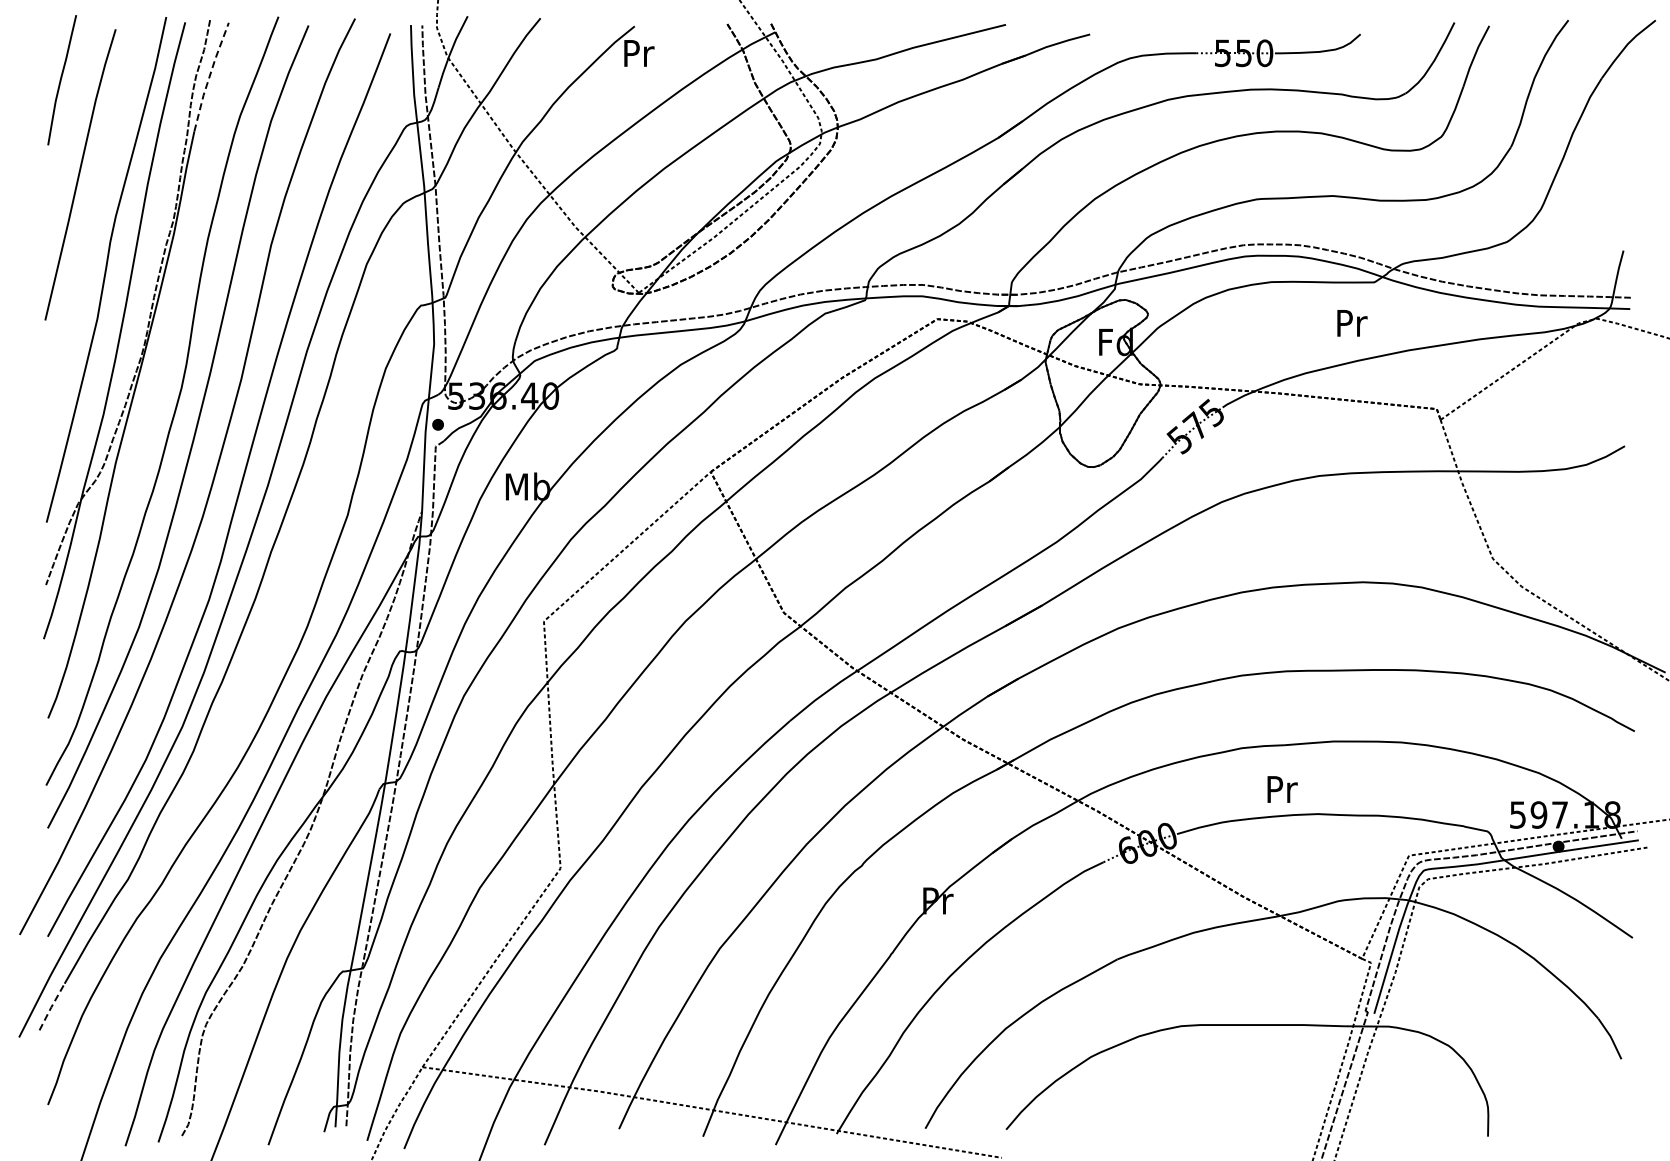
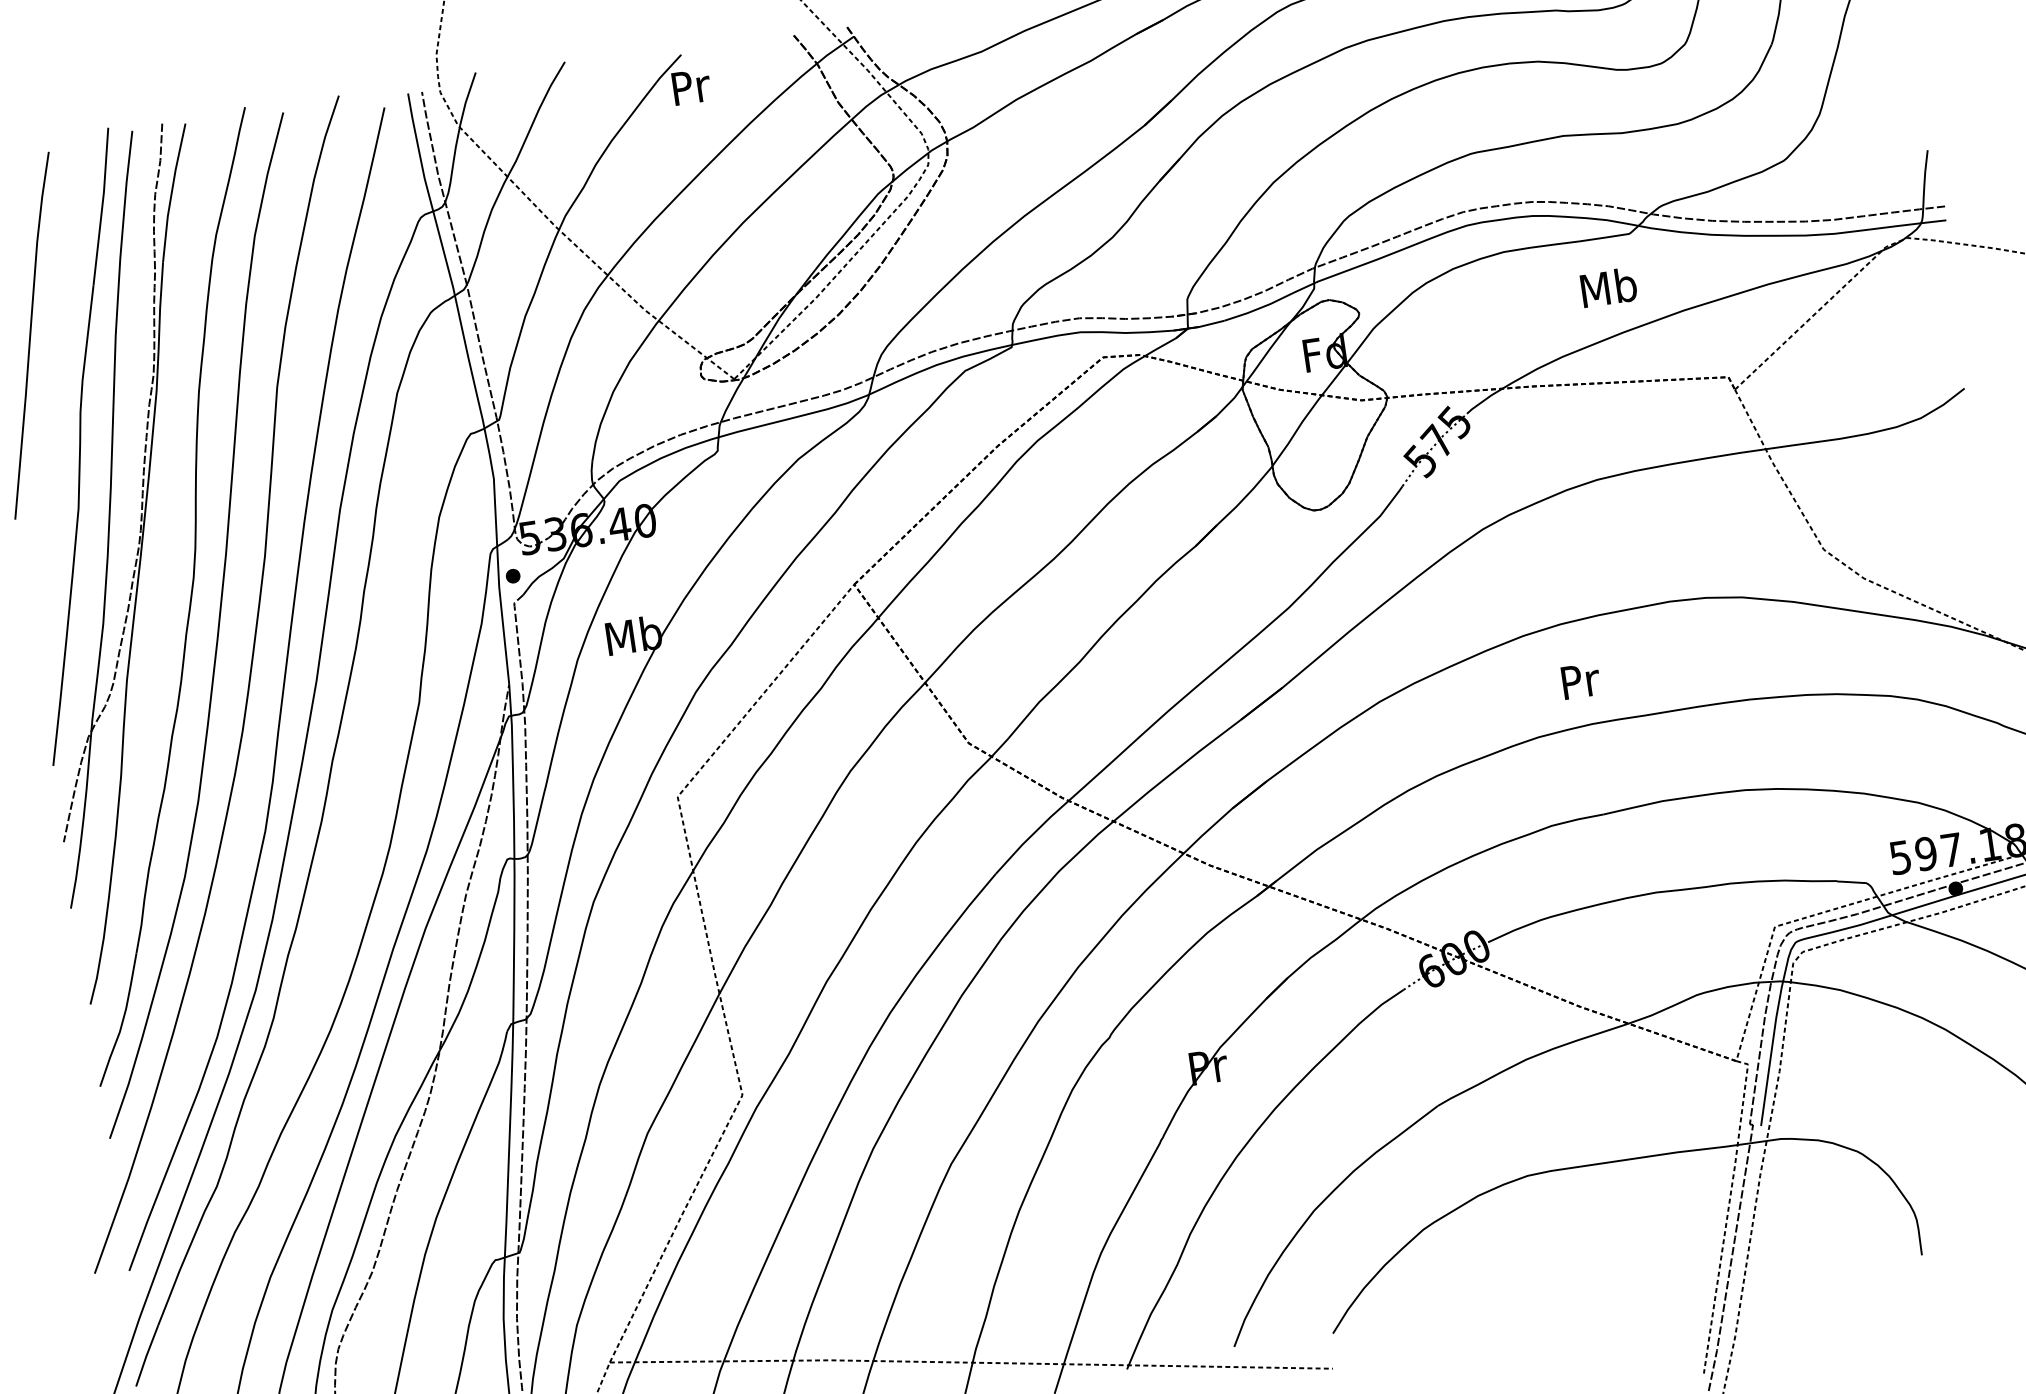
line: (209, 76) -> (171, 192), dashed -> solid
text: (1351, 322) -> (1608, 286), Pr -> Mb
text: (1282, 789) -> (1581, 681), moved
line: (51, 1006) -> (146, 1355), dashed -> solid

